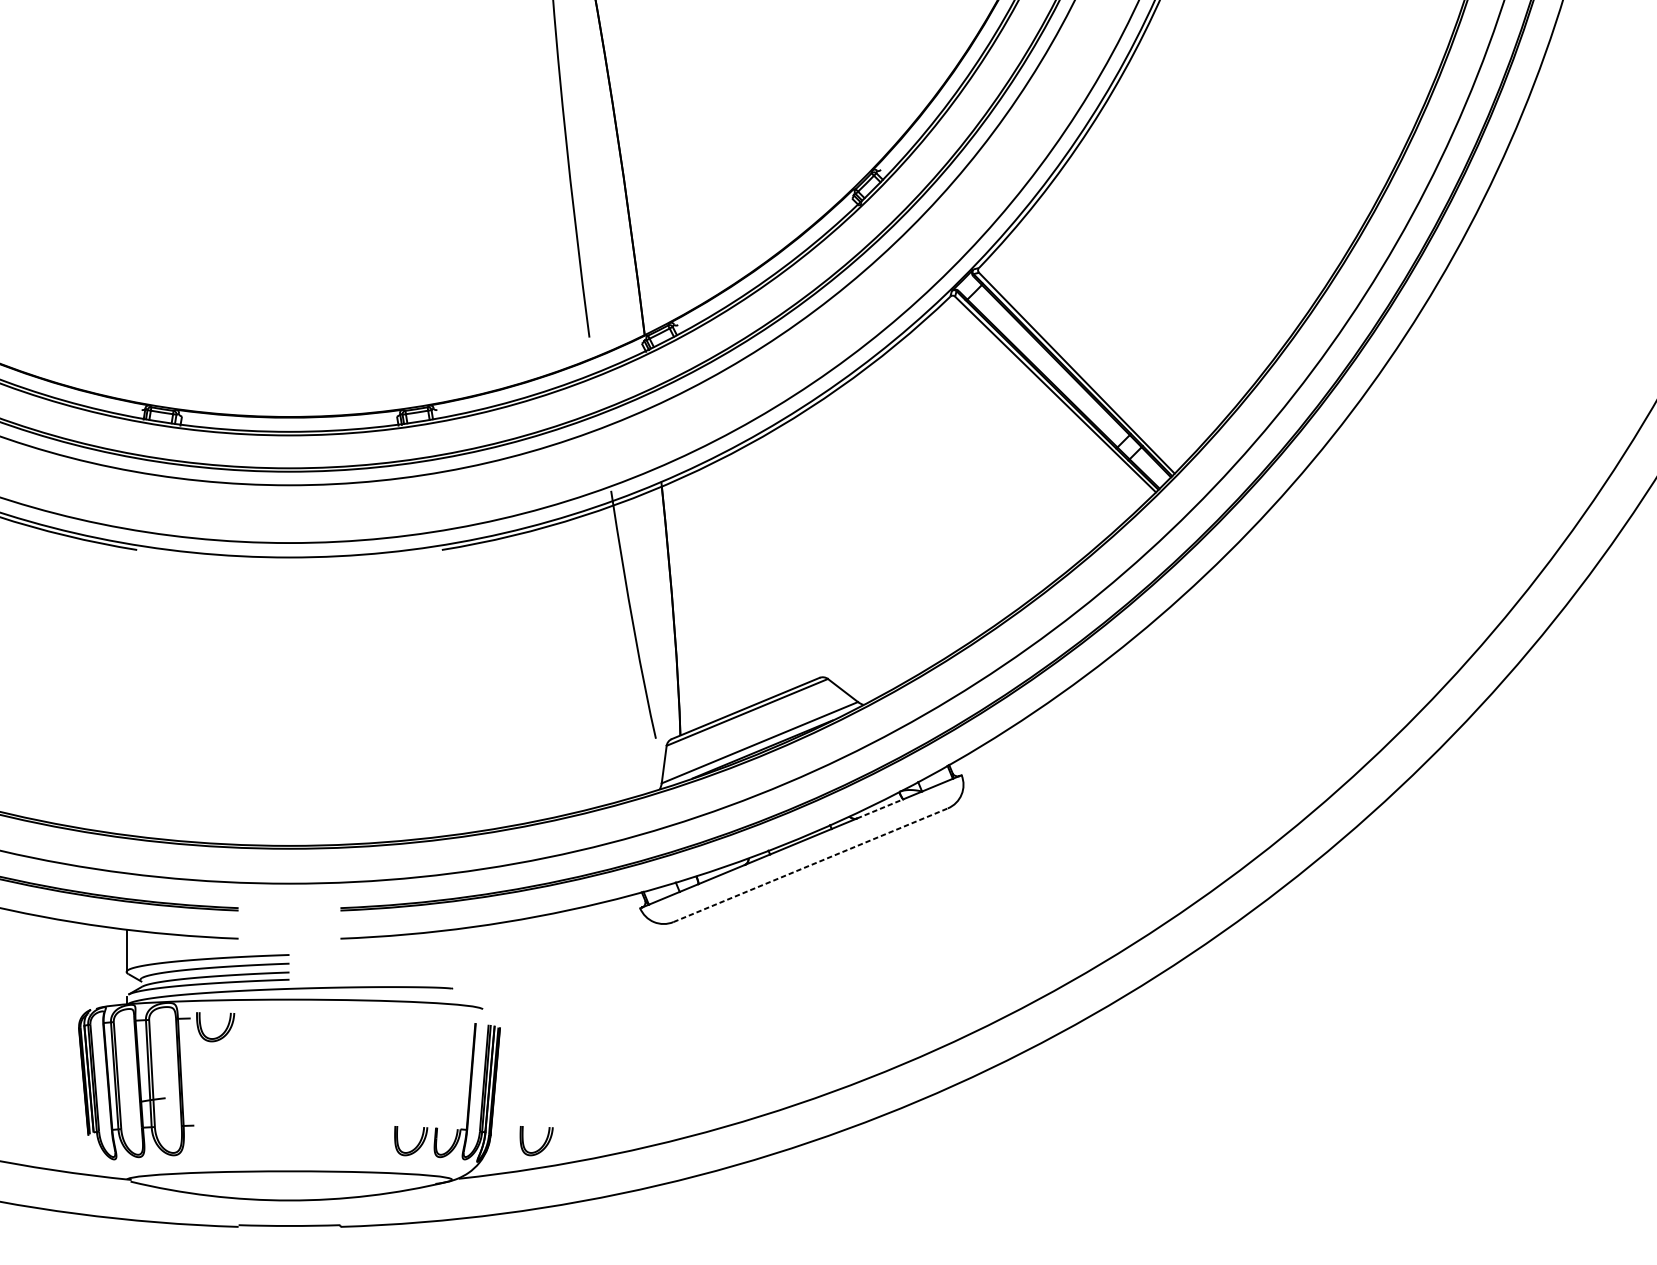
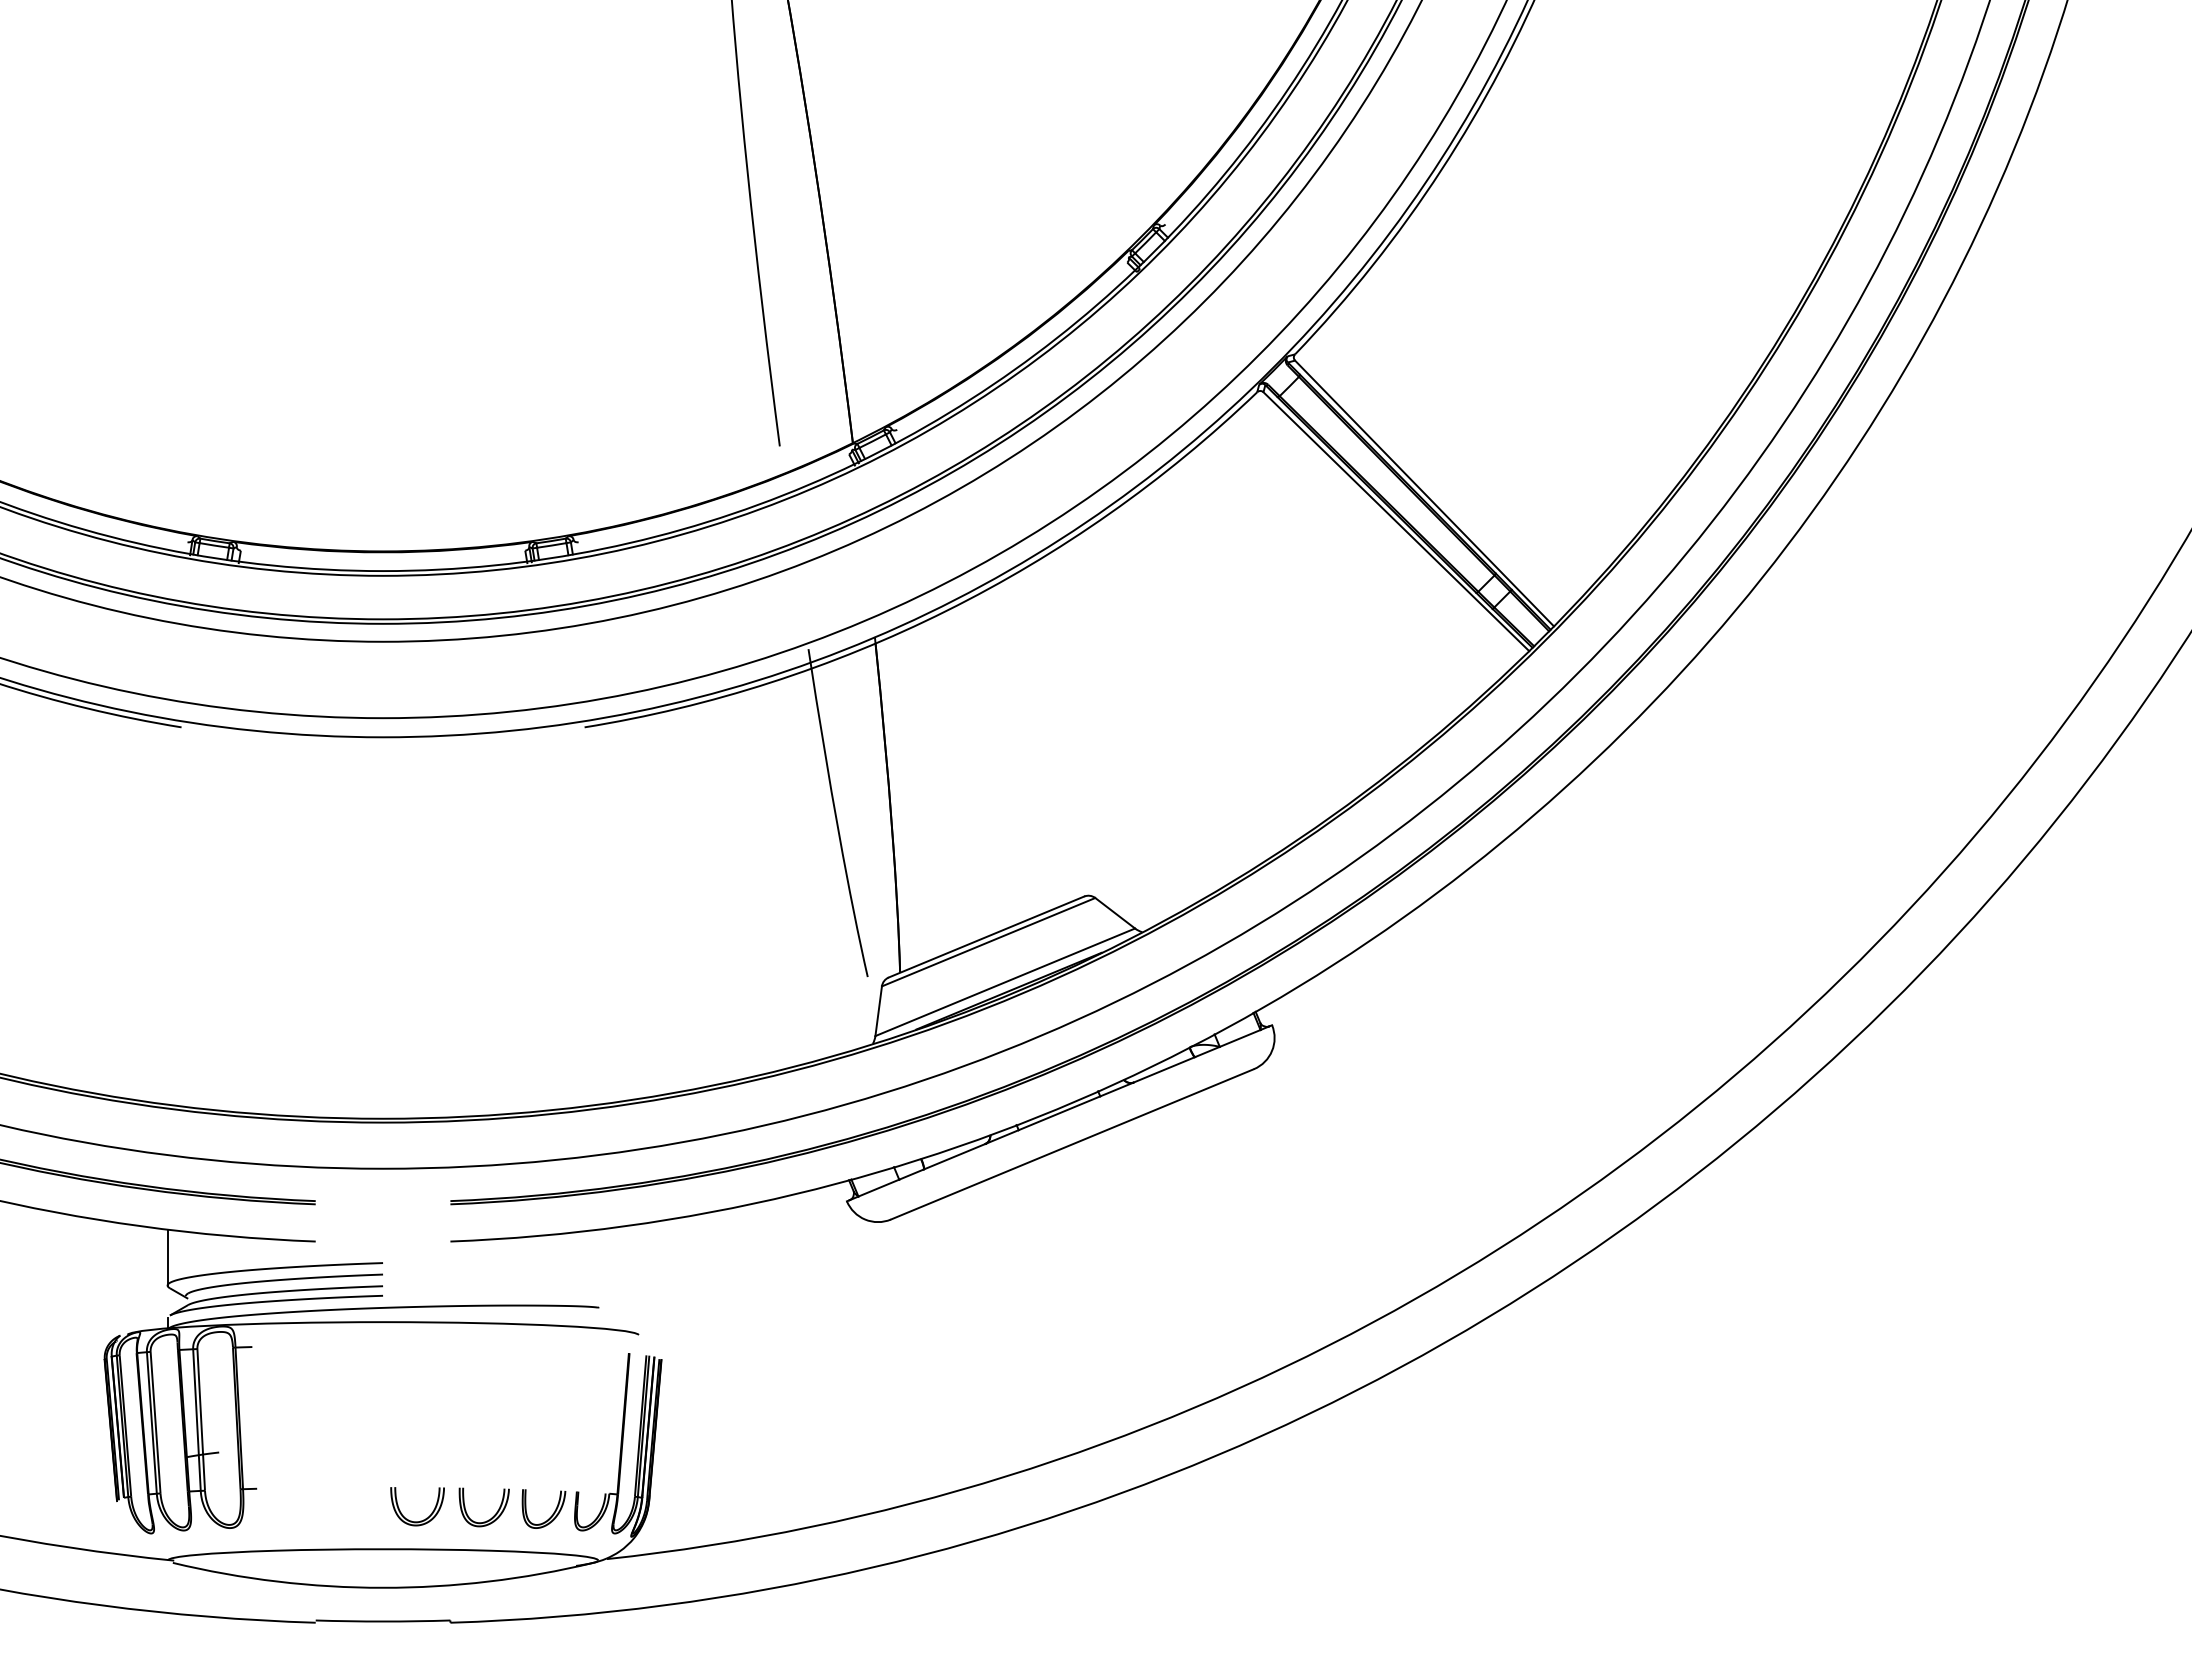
line: (880, 808) -> (1164, 1069), dashed -> solid
line: (810, 865) -> (1072, 1144), dashed -> solid
part: (221, 1033) -> (492, 1516), moved
part: (542, 1145) -> (717, 1515), removed
part: (322, 1147) -> (426, 1517), added

